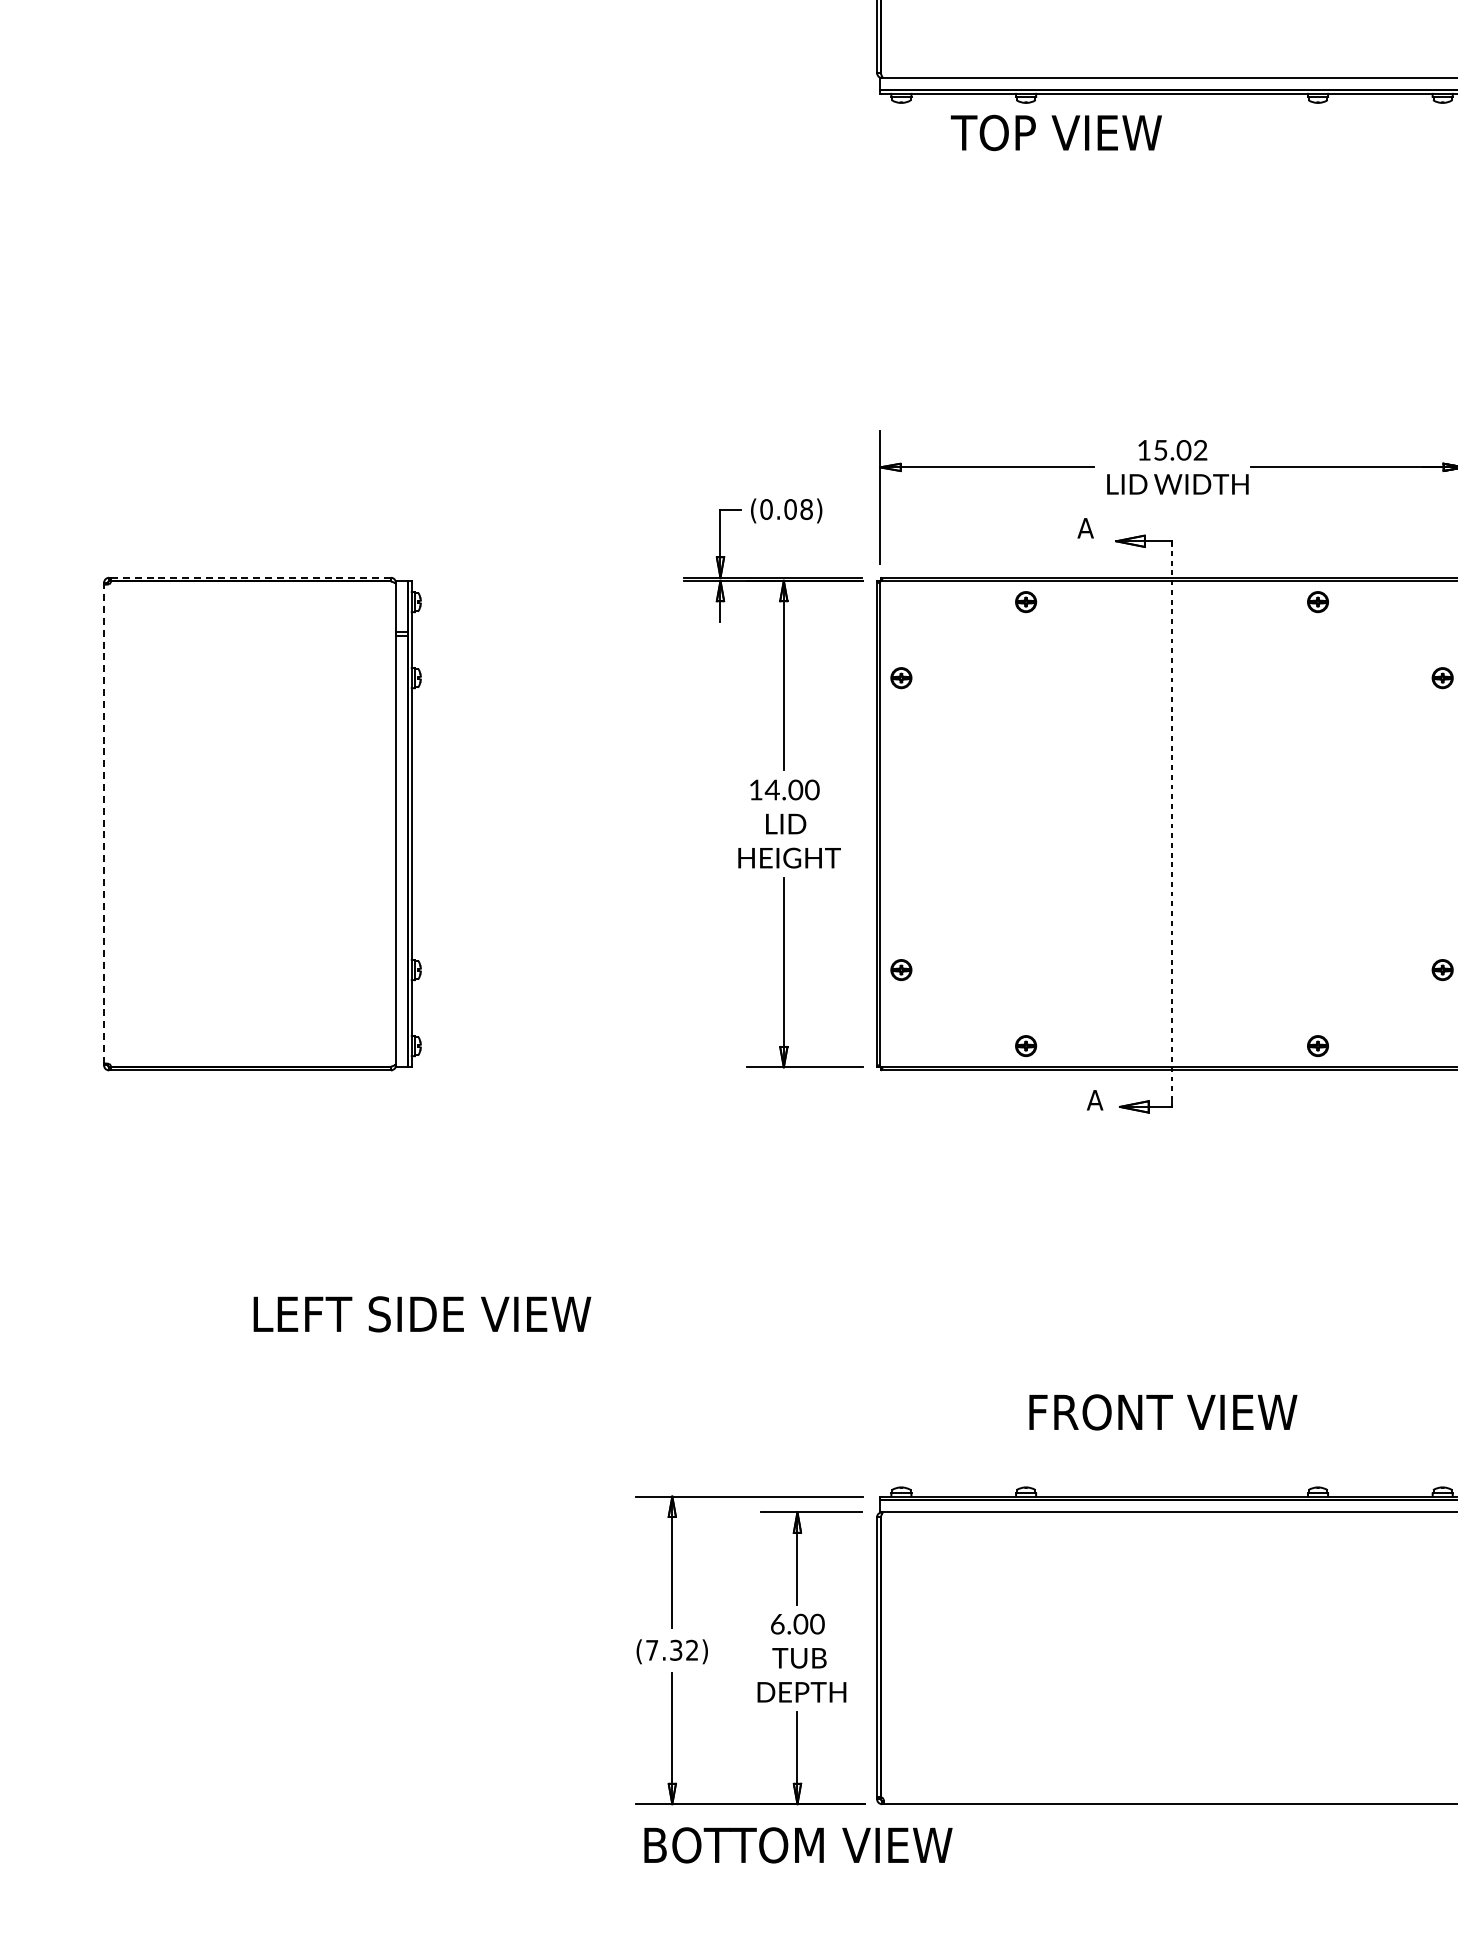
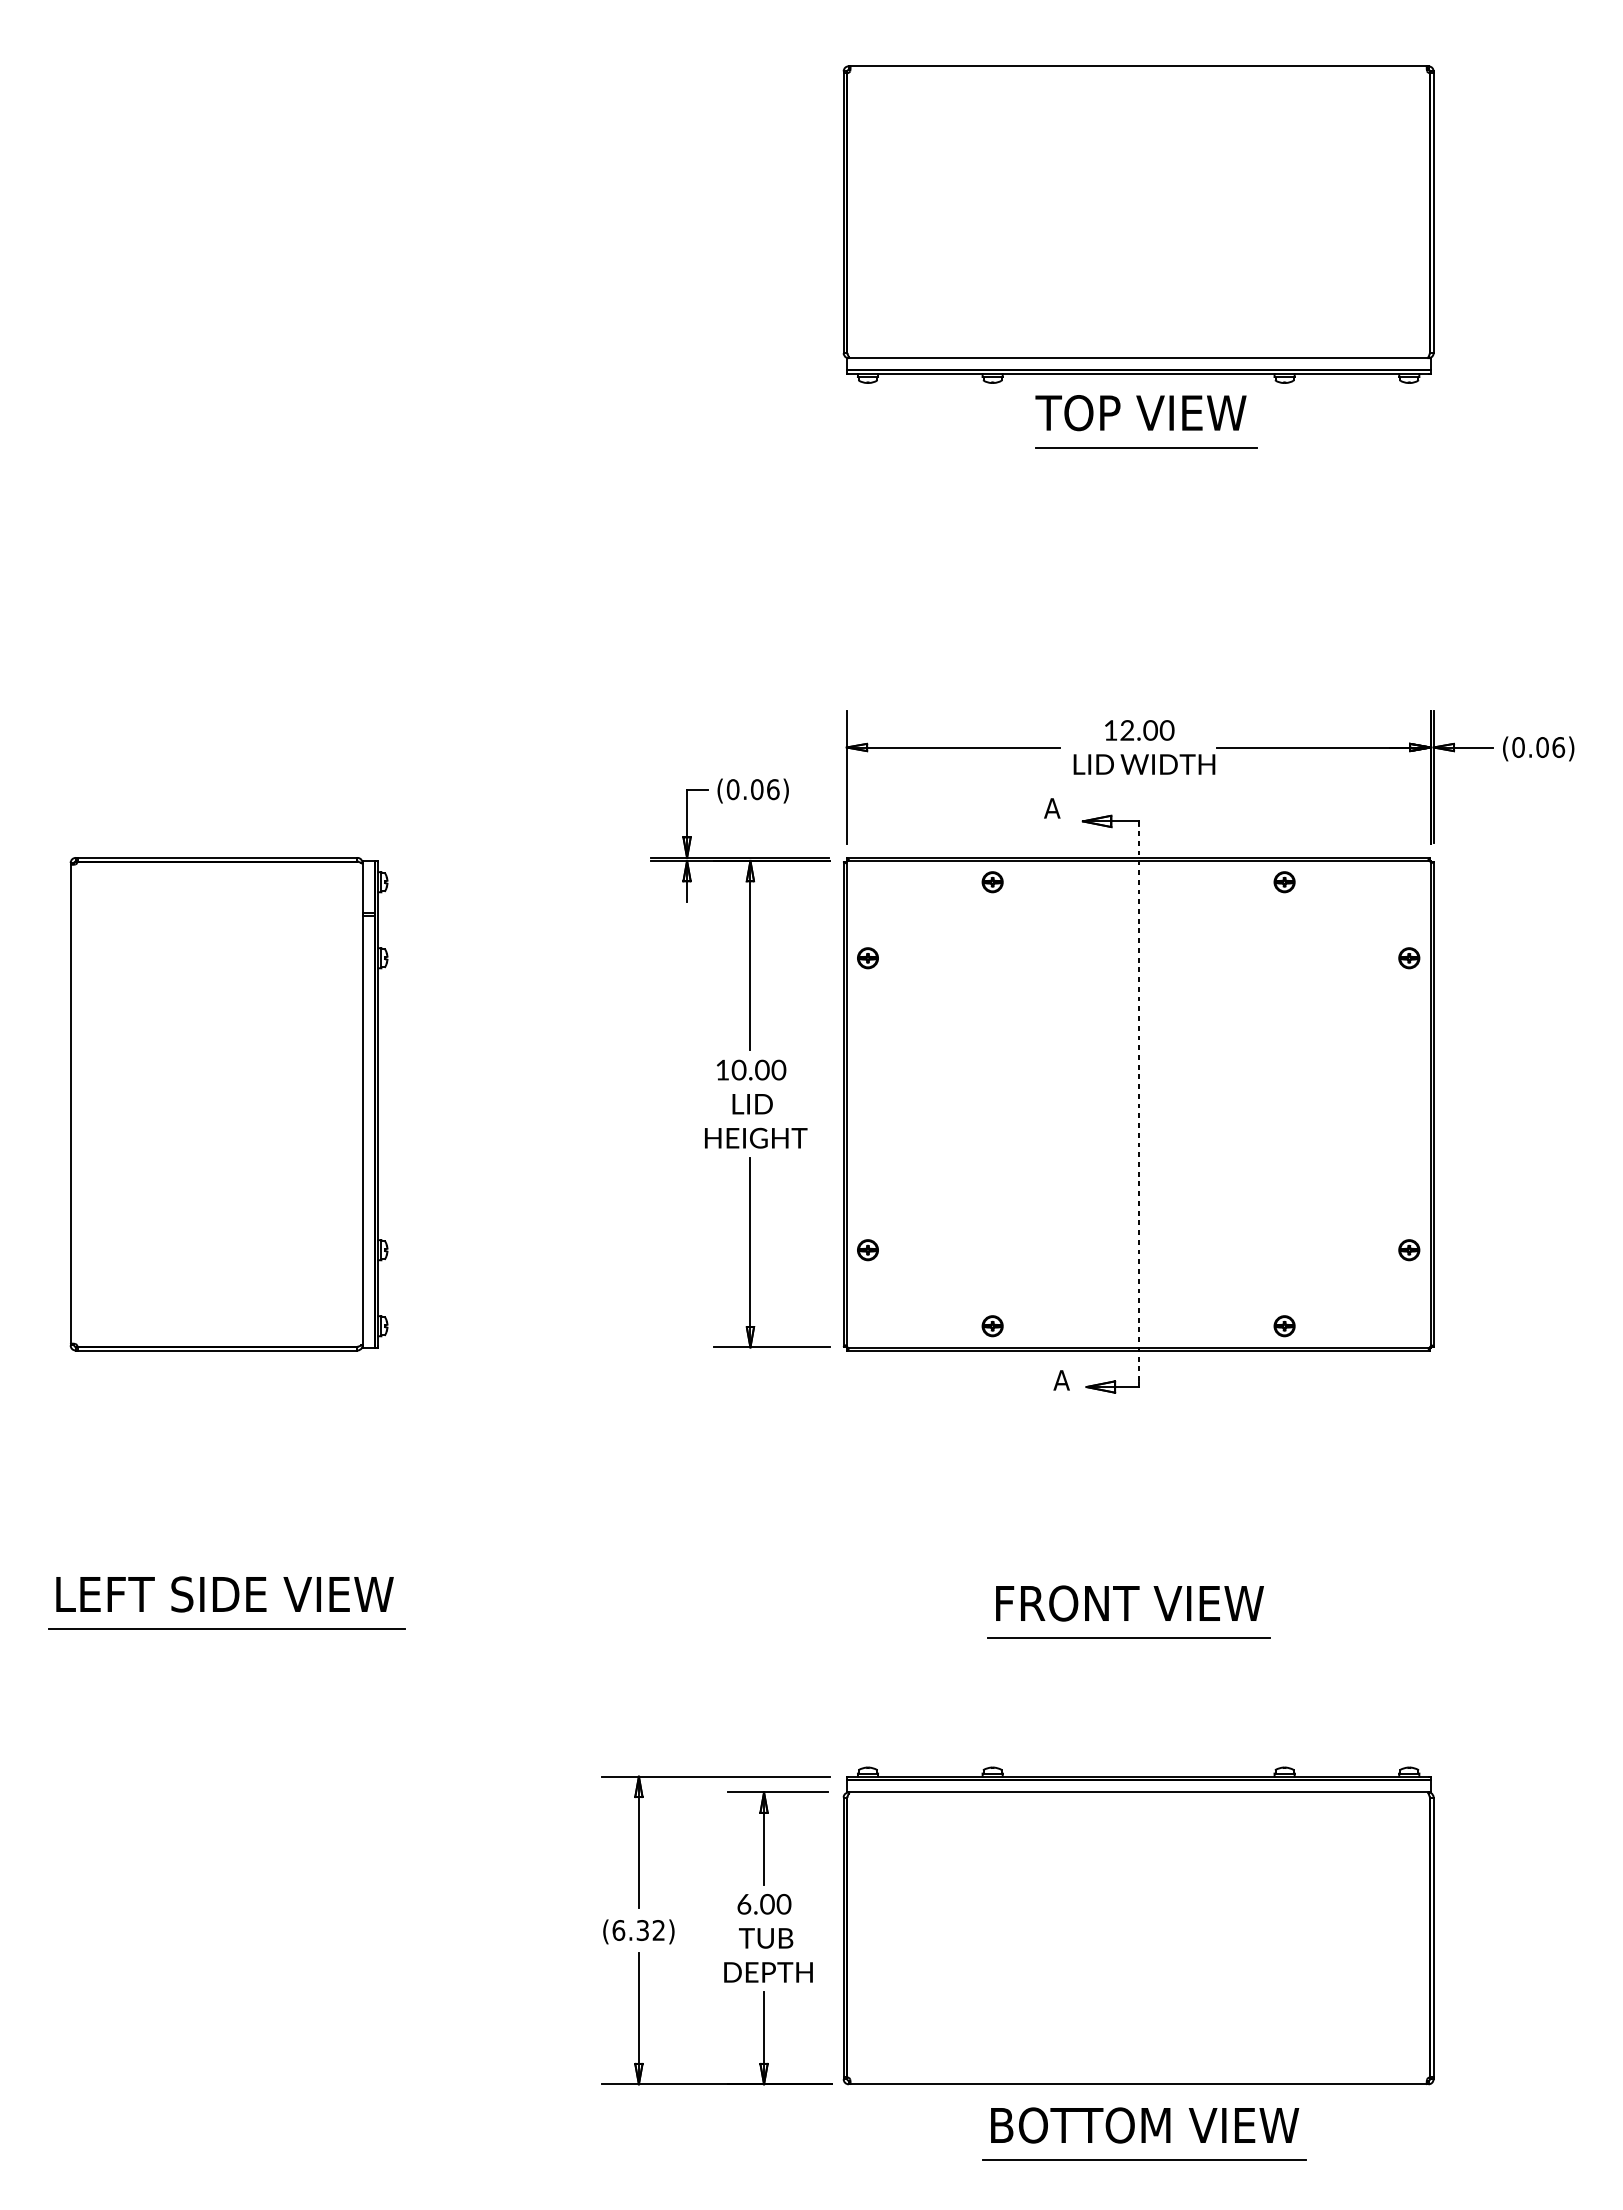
text: (1055, 133) -> (1140, 413), moved
line: (1178, 167) -> (1145, 447), added
text: (1180, 450) -> (1147, 730), 15.02 -> 12.00
text: (806, 509) -> (773, 789), (0.08) -> (0.06)
line: (250, 577) -> (217, 857), dashed -> solid
text: (771, 789) -> (738, 1069), 14.00 -> 10.00
line: (103, 824) -> (70, 1104), dashed -> solid
text: (421, 1314) -> (224, 1594), moved
line: (259, 1349) -> (226, 1629), added
line: (1161, 1358) -> (1128, 1638), added
text: (1162, 1412) -> (1129, 1603), moved
text: (651, 1650) -> (618, 1930), (7.32) -> (6.32)
text: (798, 1845) -> (1145, 2125), moved
line: (1177, 1880) -> (1144, 2160), added

